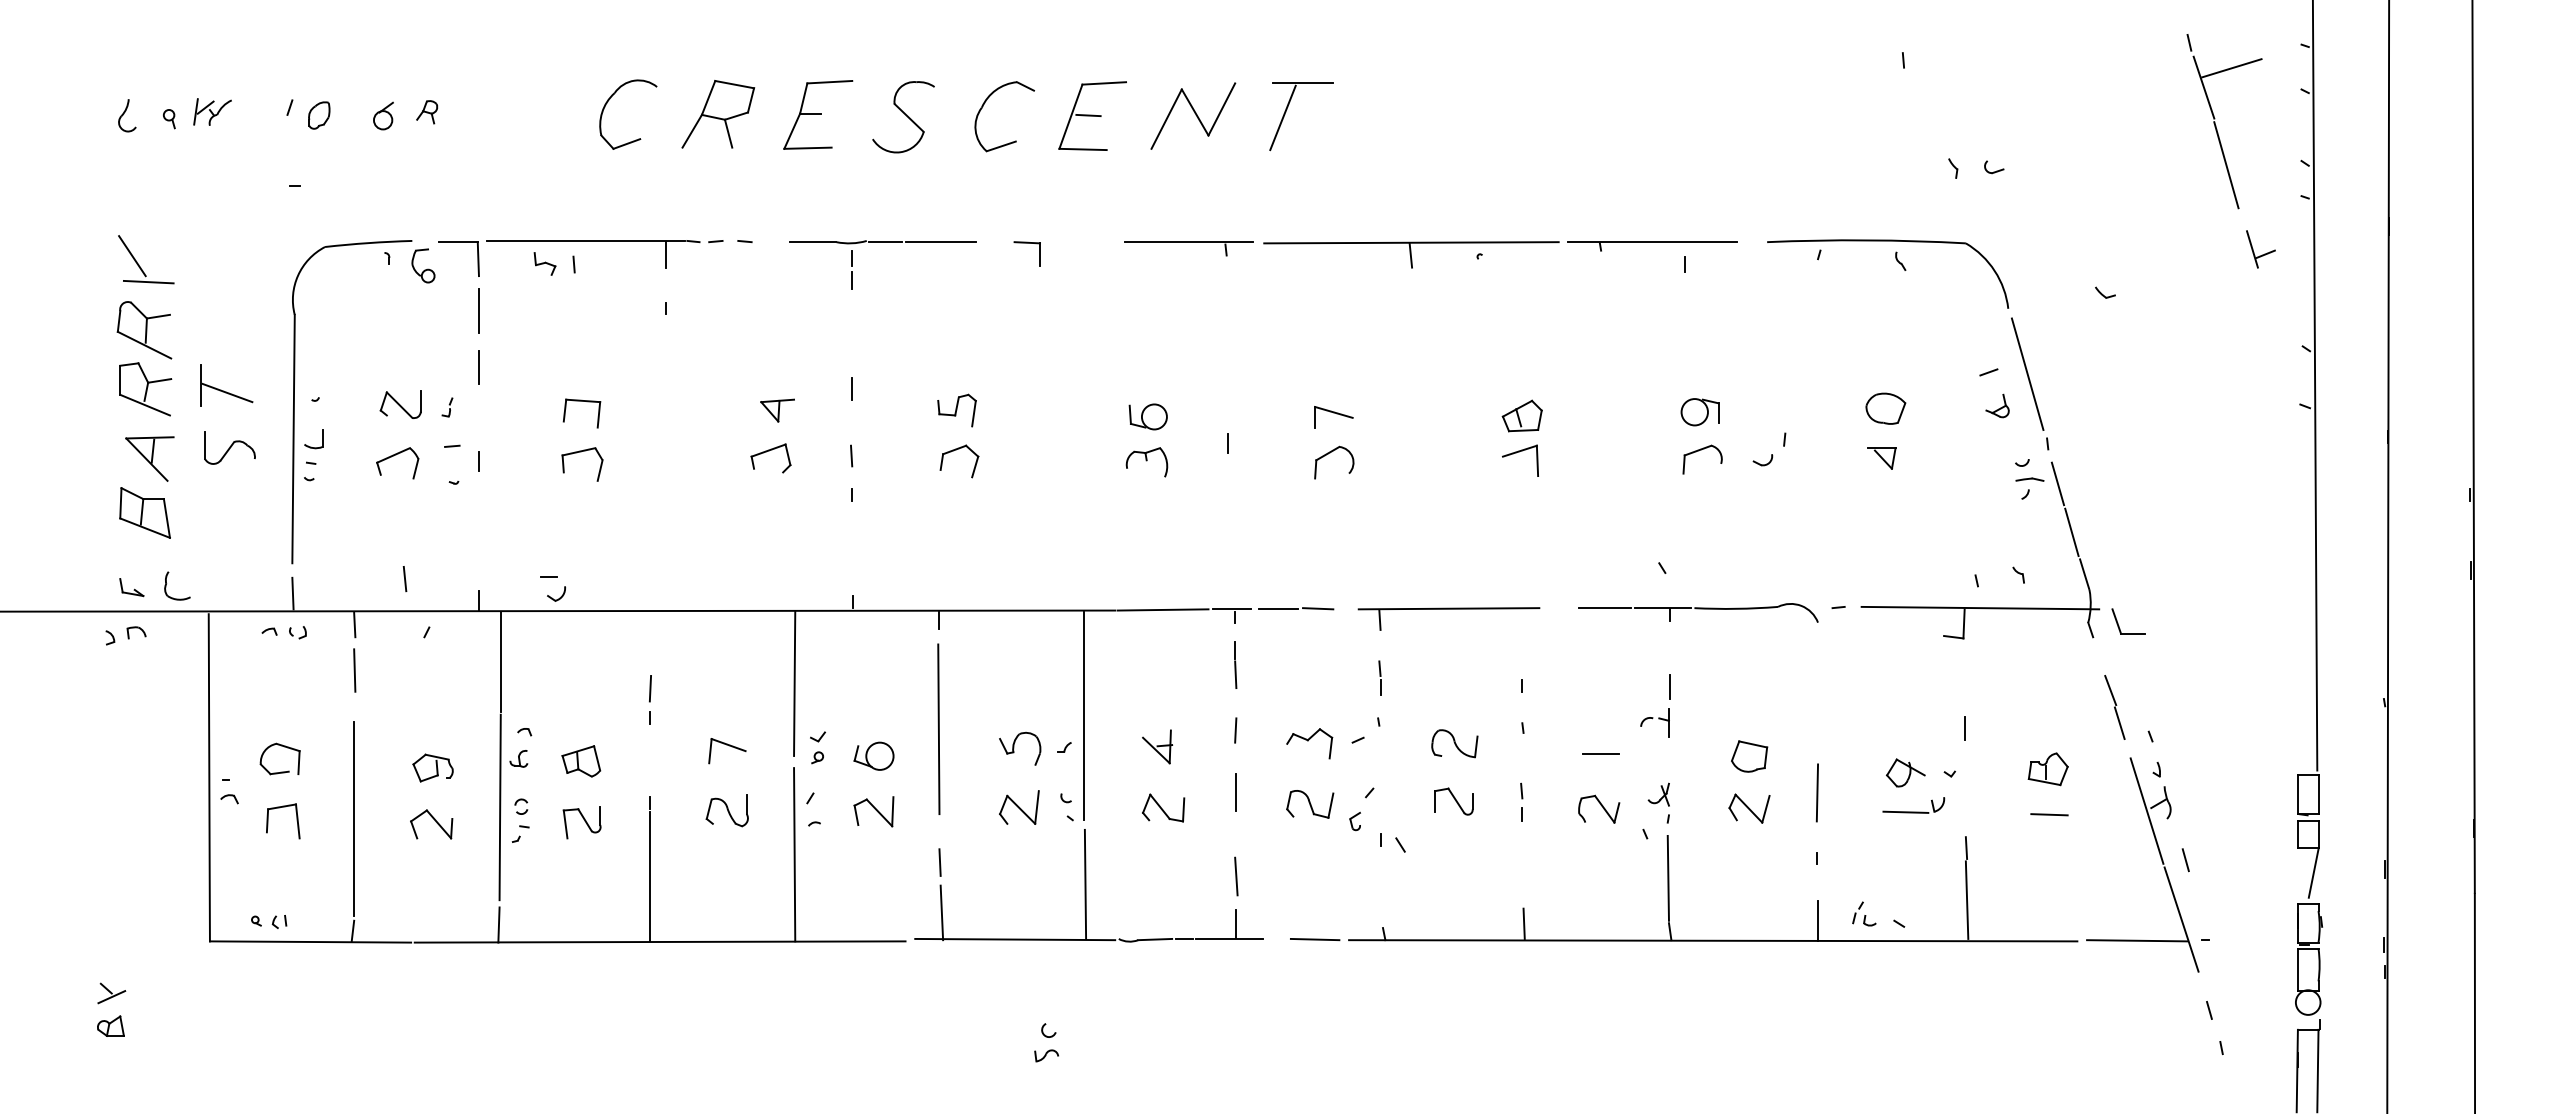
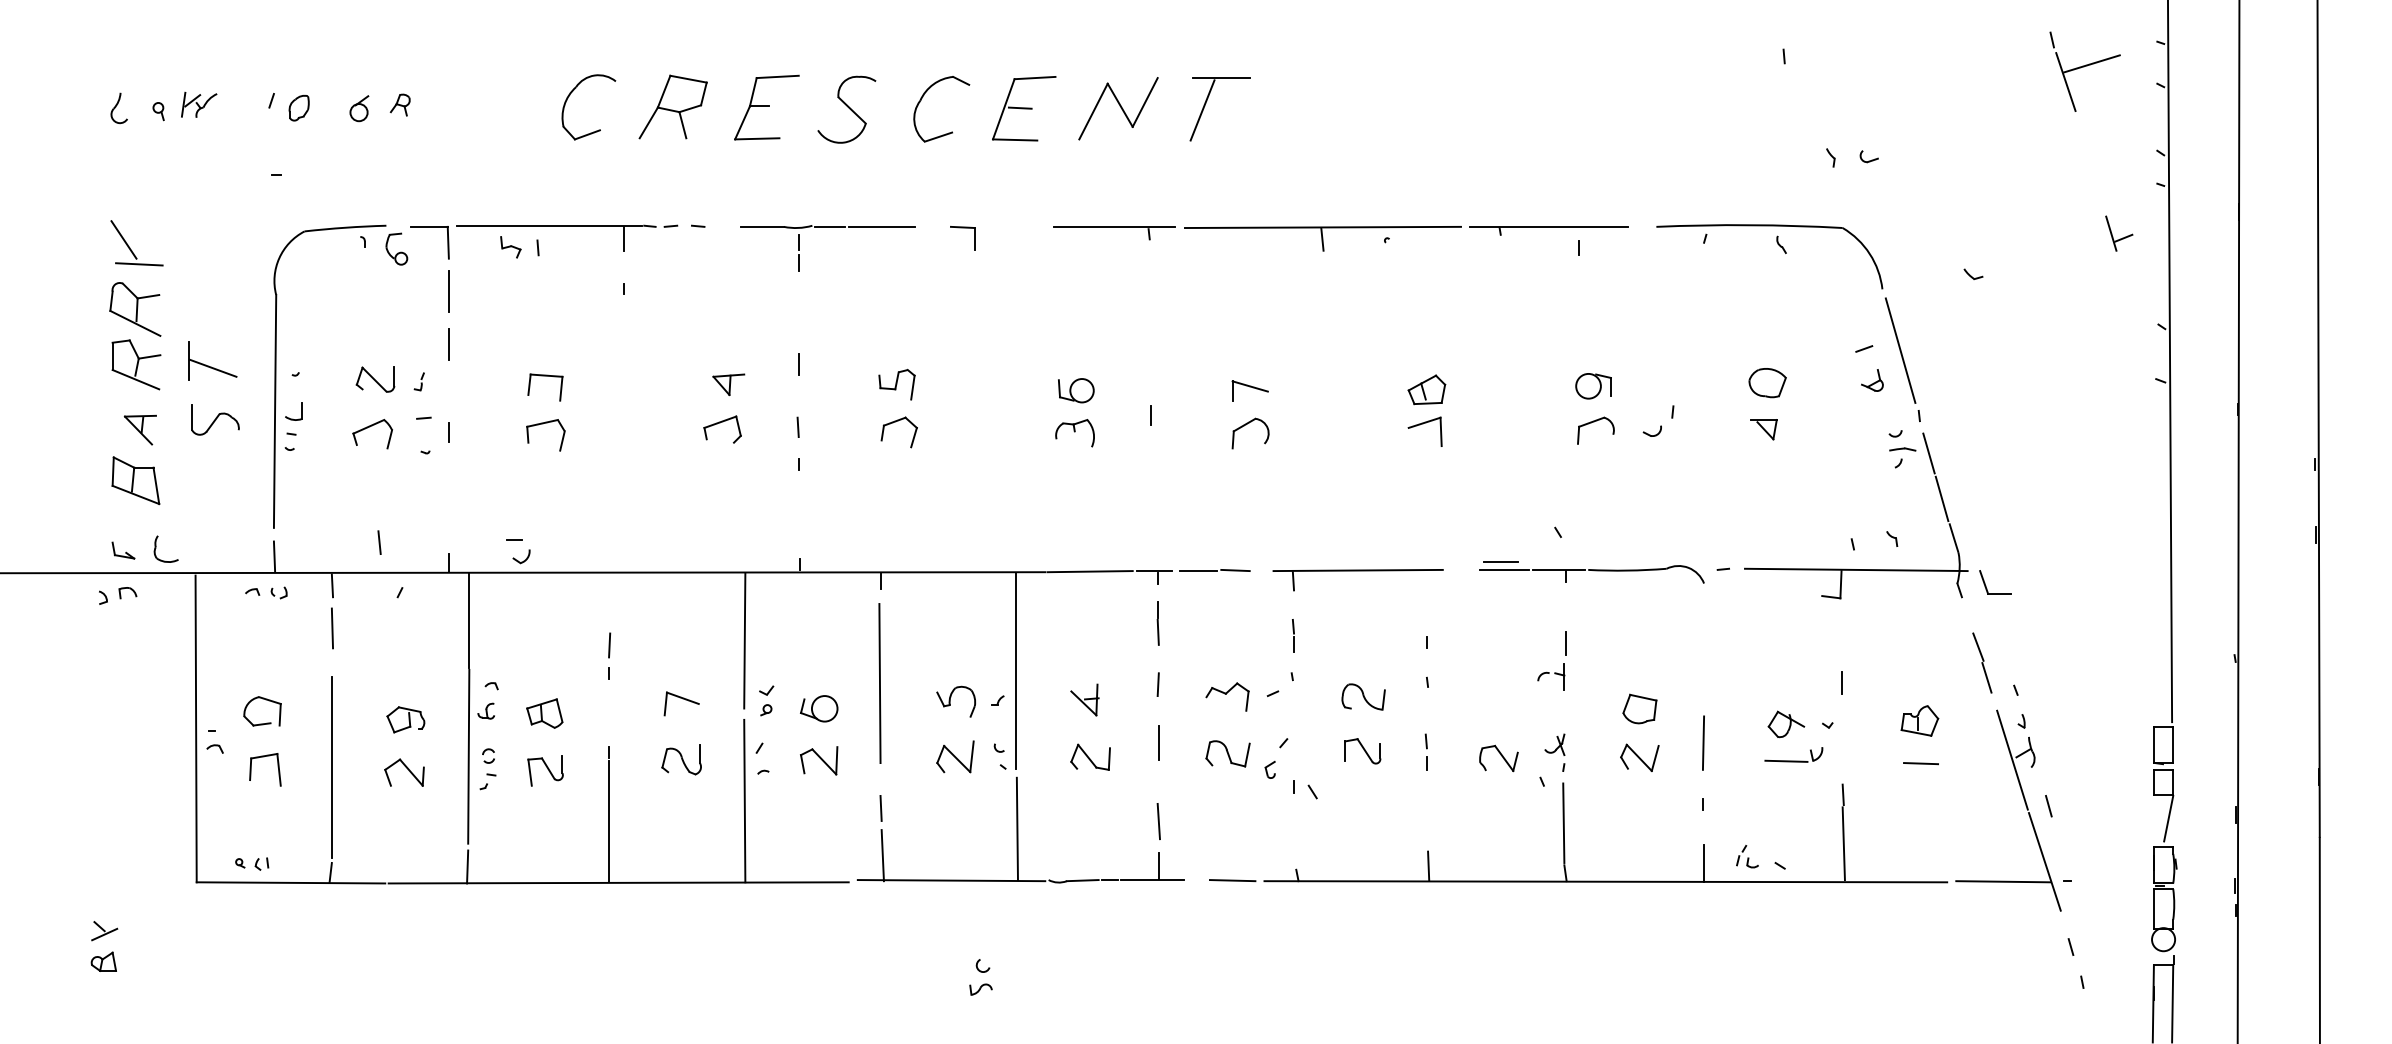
line: (2225, 164) -> (2086, 154), removed
part: (149, 458) -> (140, 429), size x0.7
line: (1600, 752) -> (1500, 561), moved

